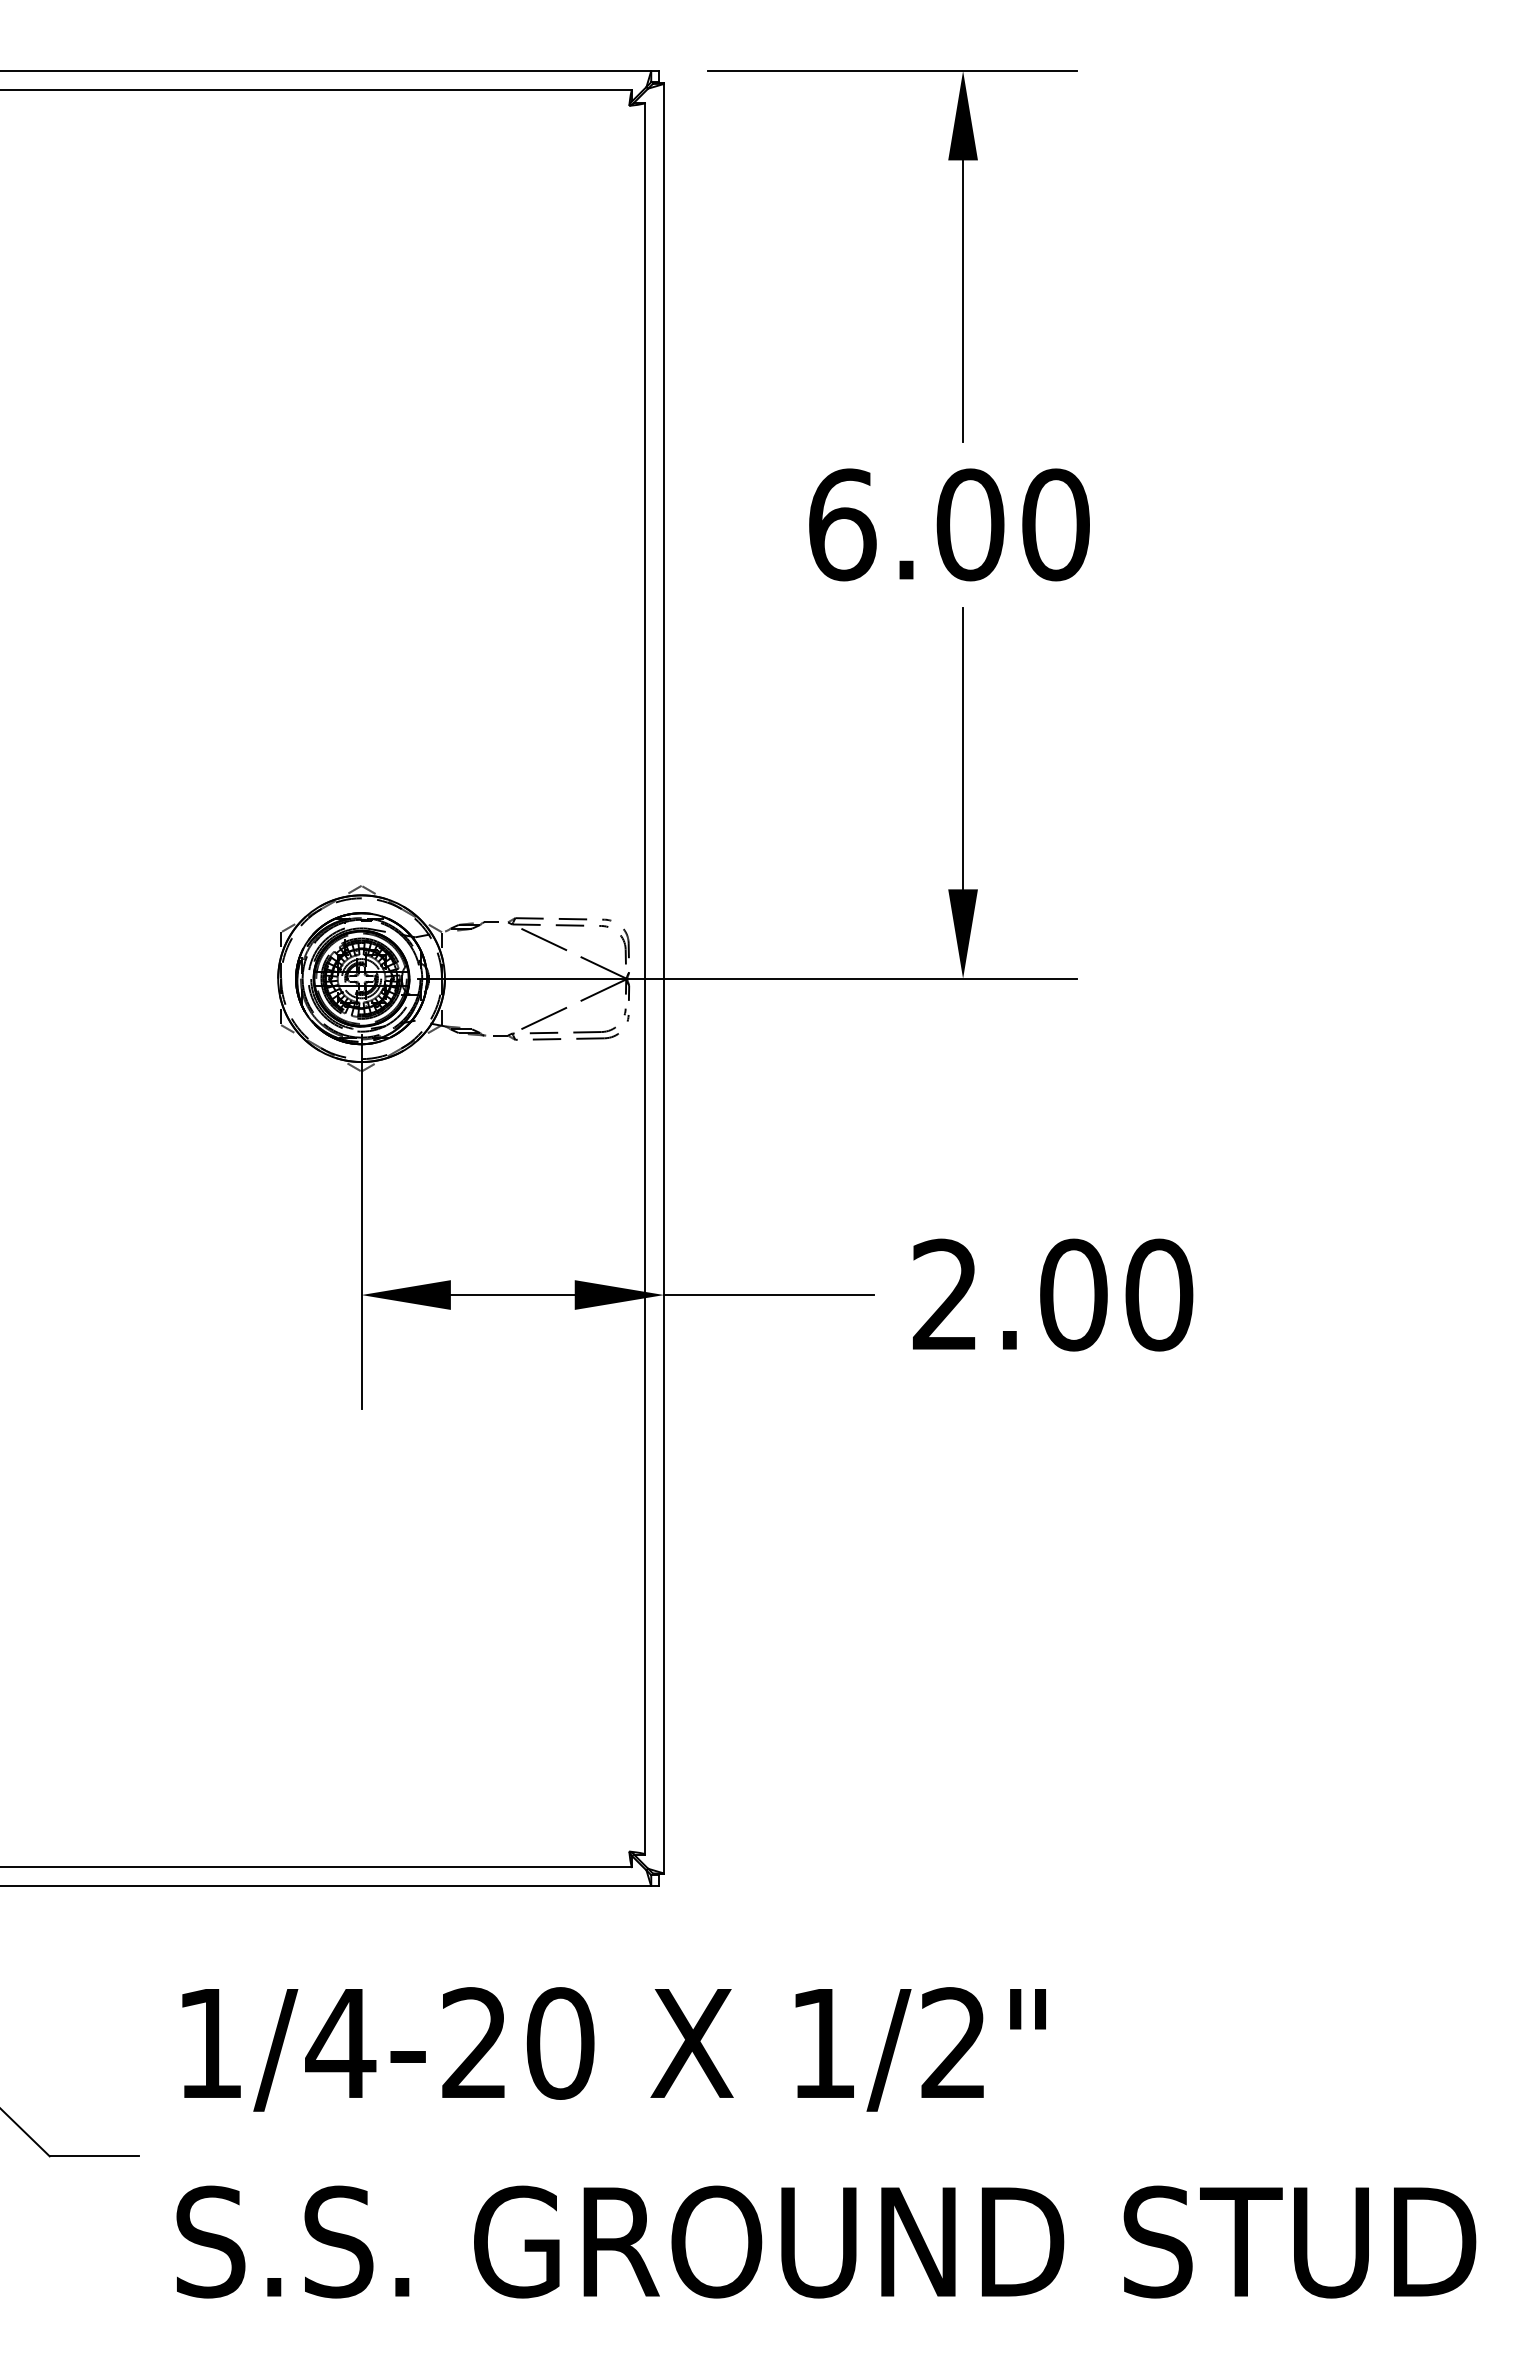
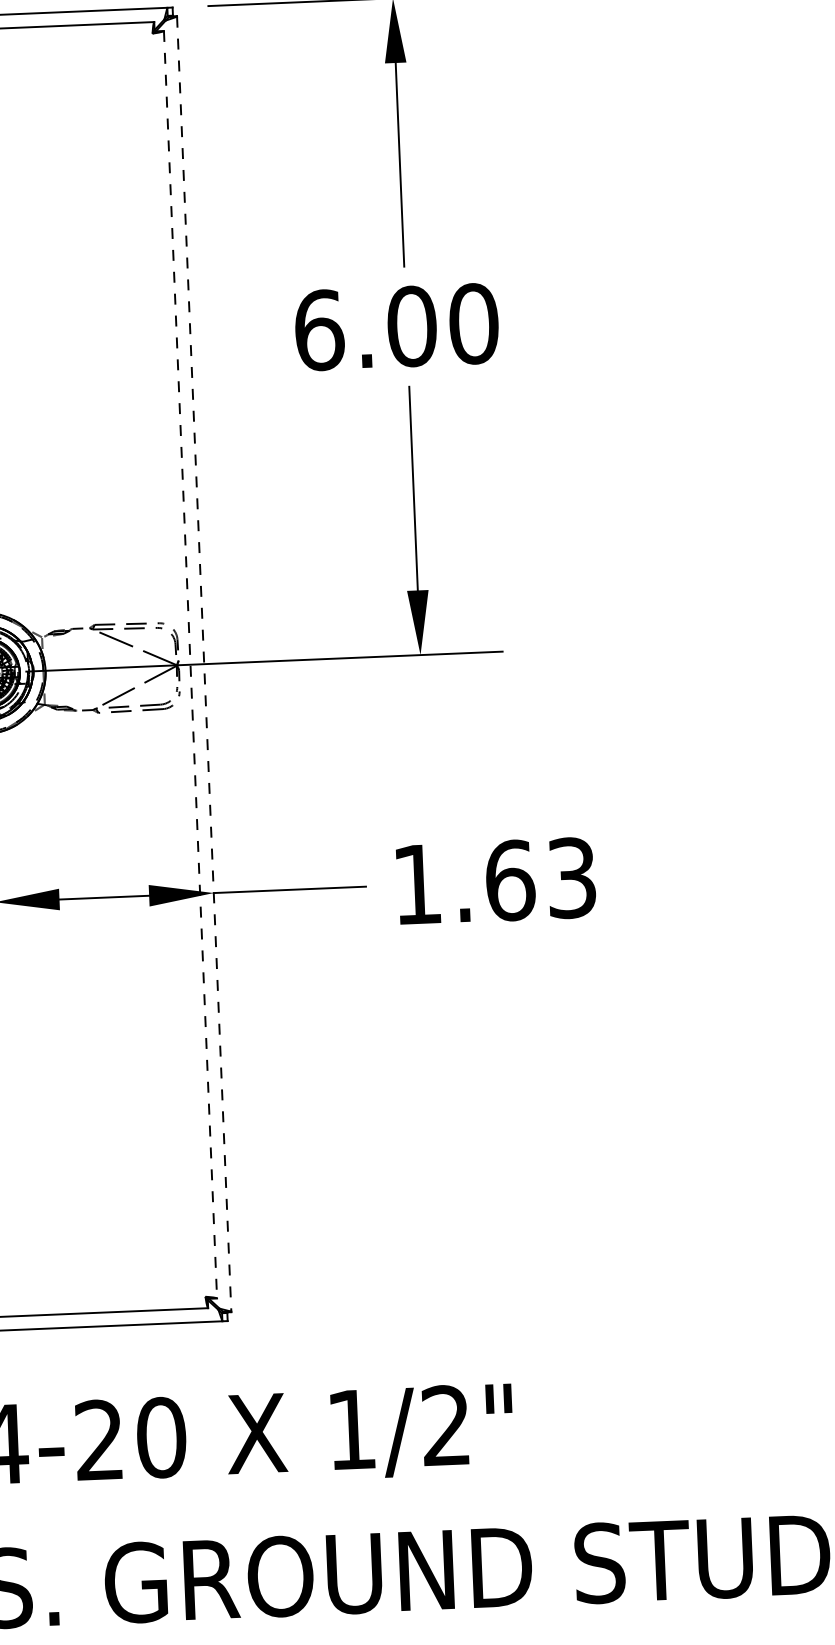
line: (645, 978) -> (190, 664), solid -> dashed
line: (664, 978) -> (204, 663), solid -> dashed
text: (1052, 1294) -> (494, 880), 2.00 -> 1.63

